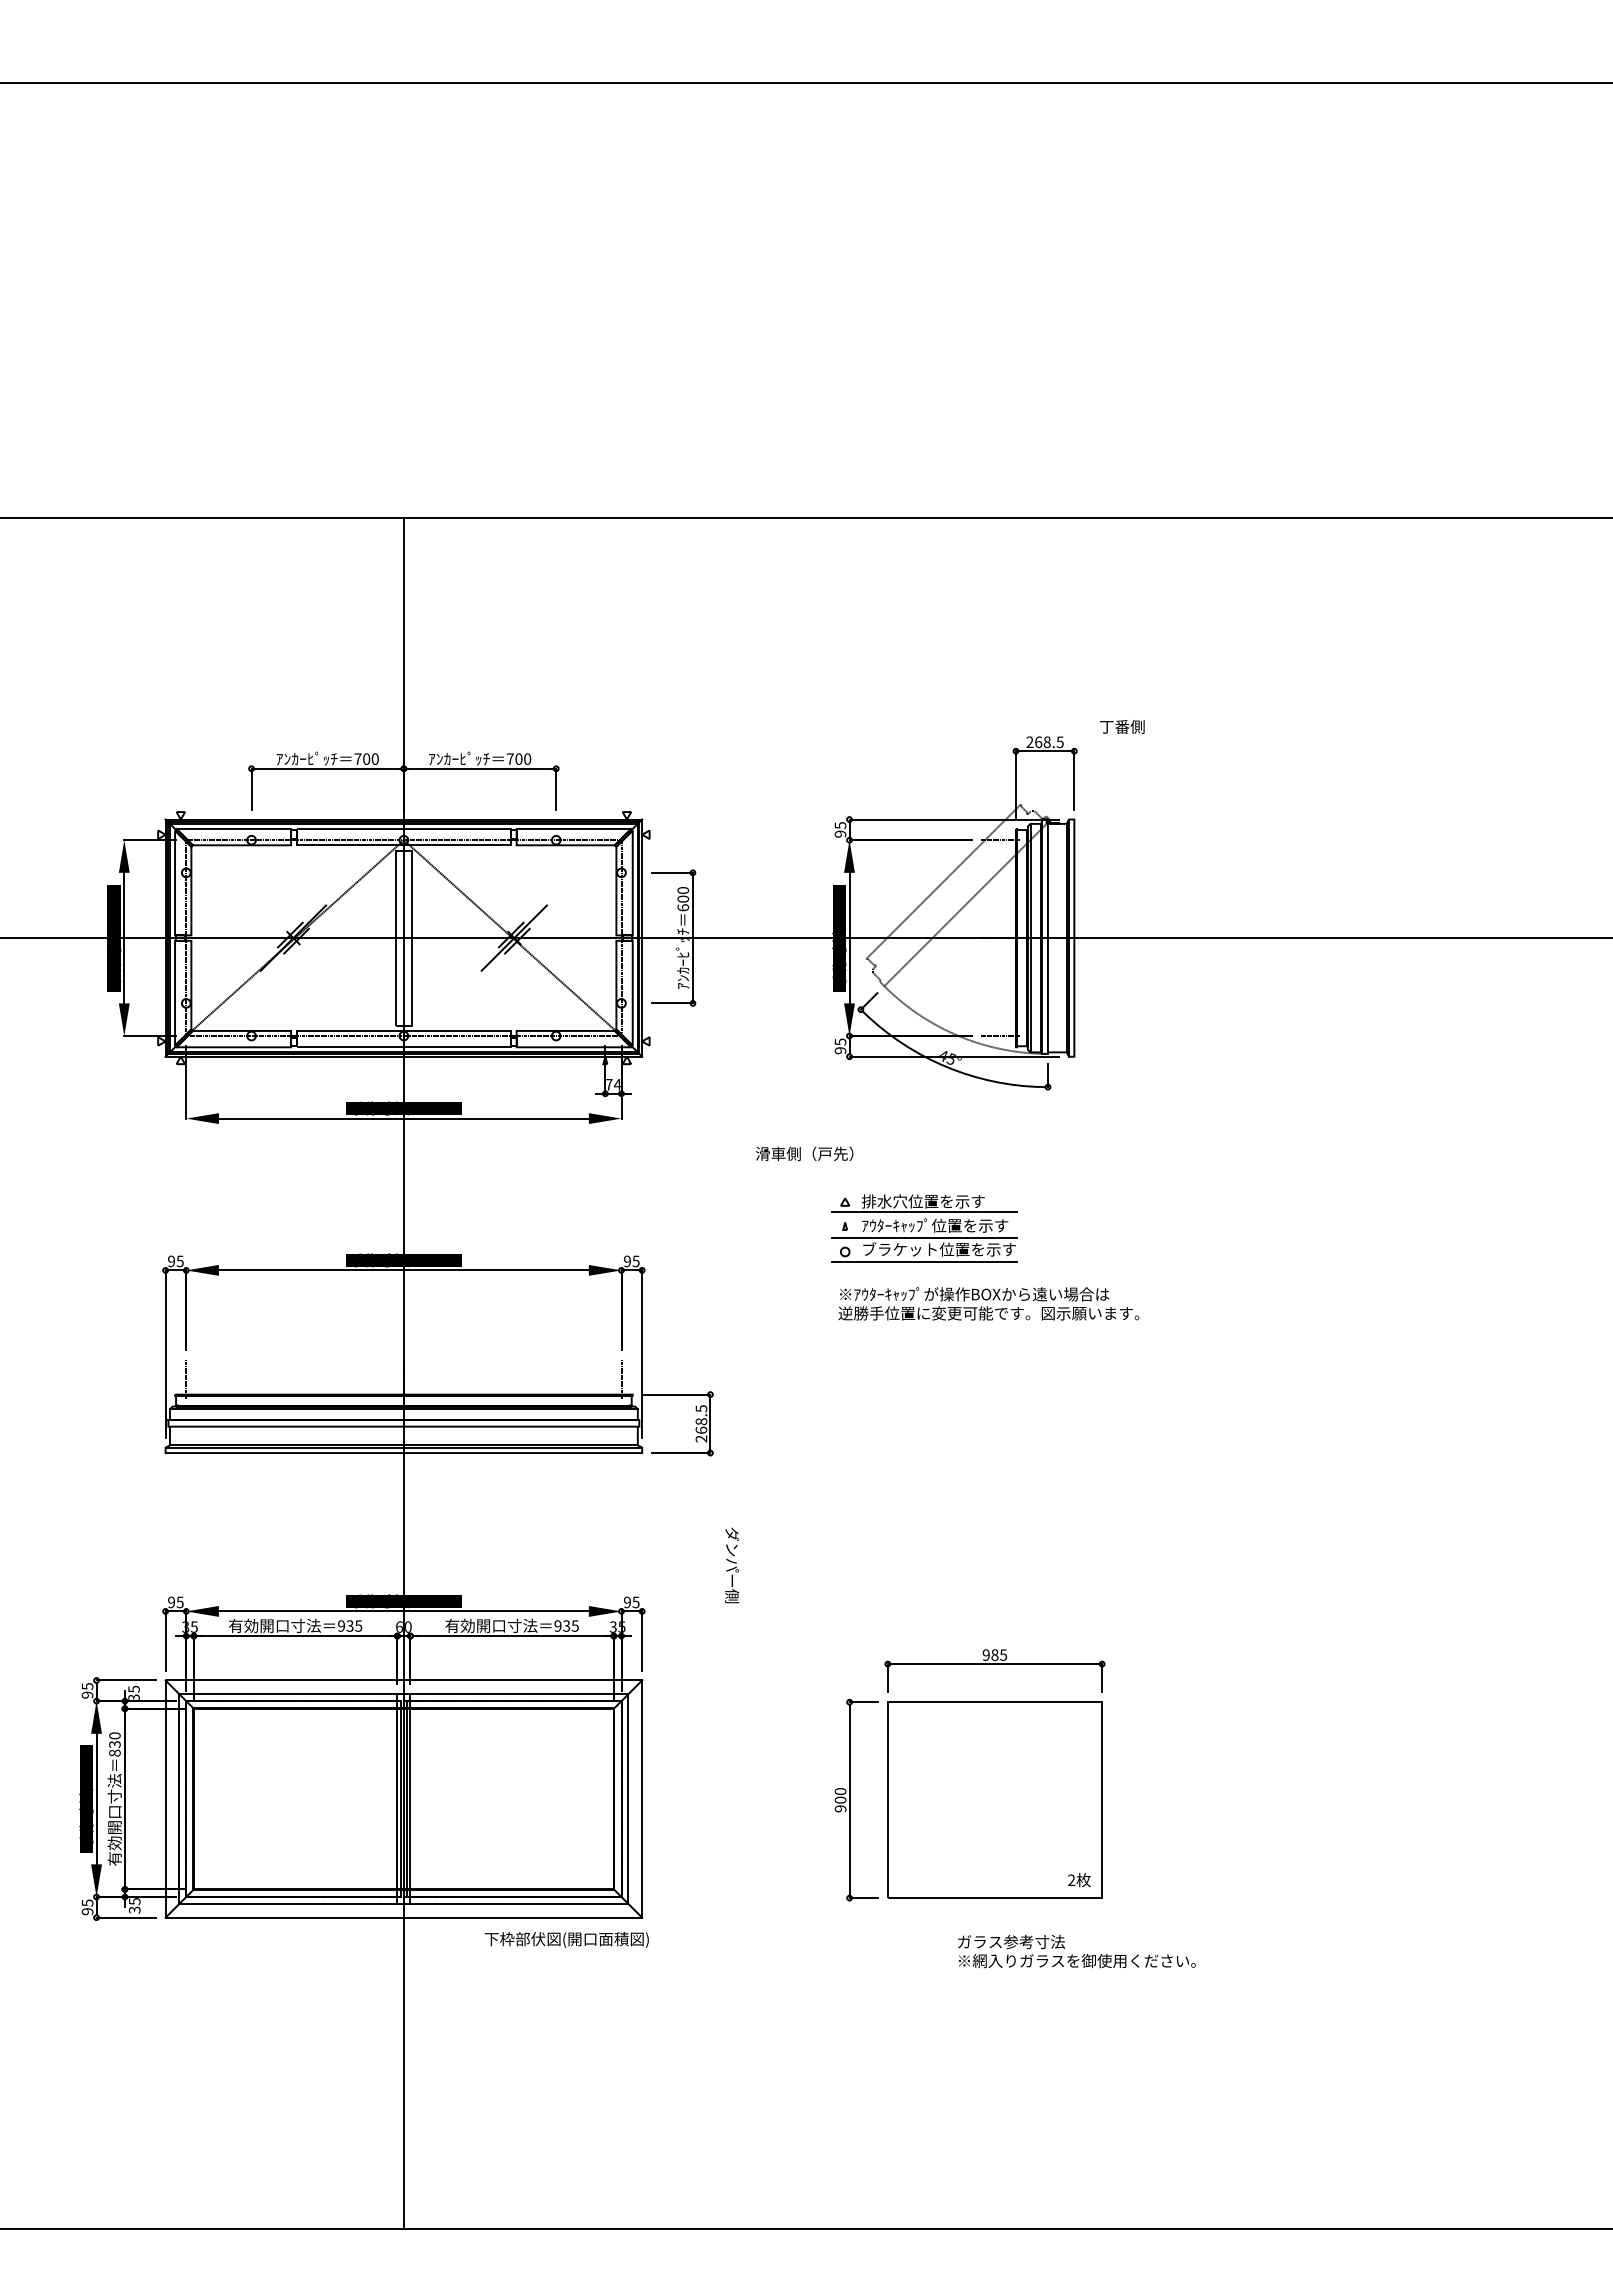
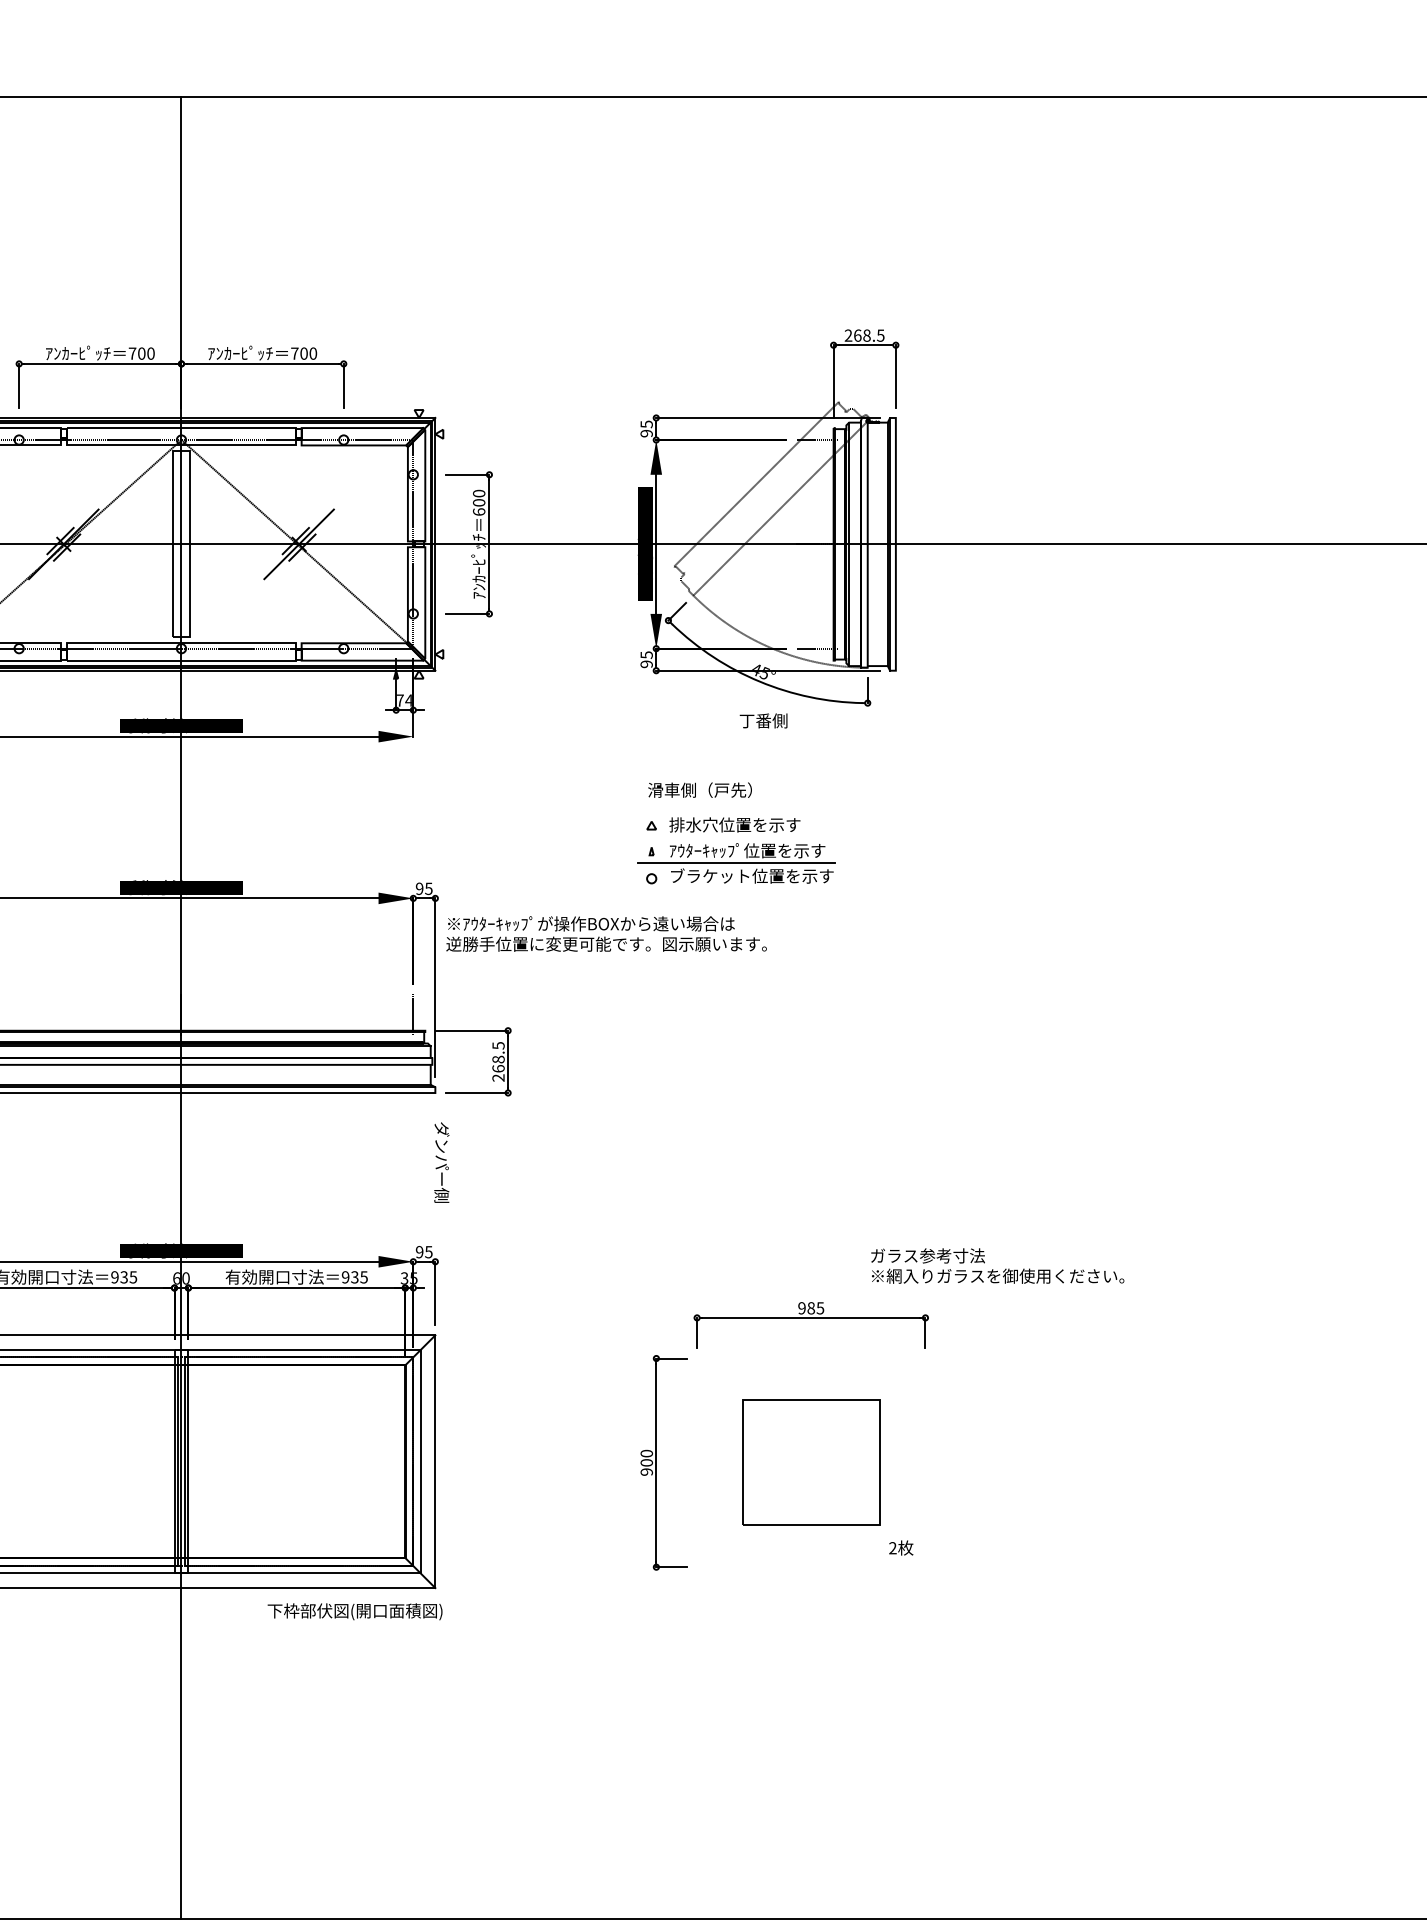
text: (1122, 726) -> (763, 720), moved
text: (804, 1153) -> (699, 789), moved
line: (924, 1212) -> (736, 836), removed
line: (924, 1261) -> (736, 888), removed
text: (988, 1303) -> (606, 933), moved
text: (732, 1565) -> (442, 1162), moved
part: (994, 1799) -> (810, 1462), size x0.6
text: (1076, 1951) -> (997, 1266), moved

